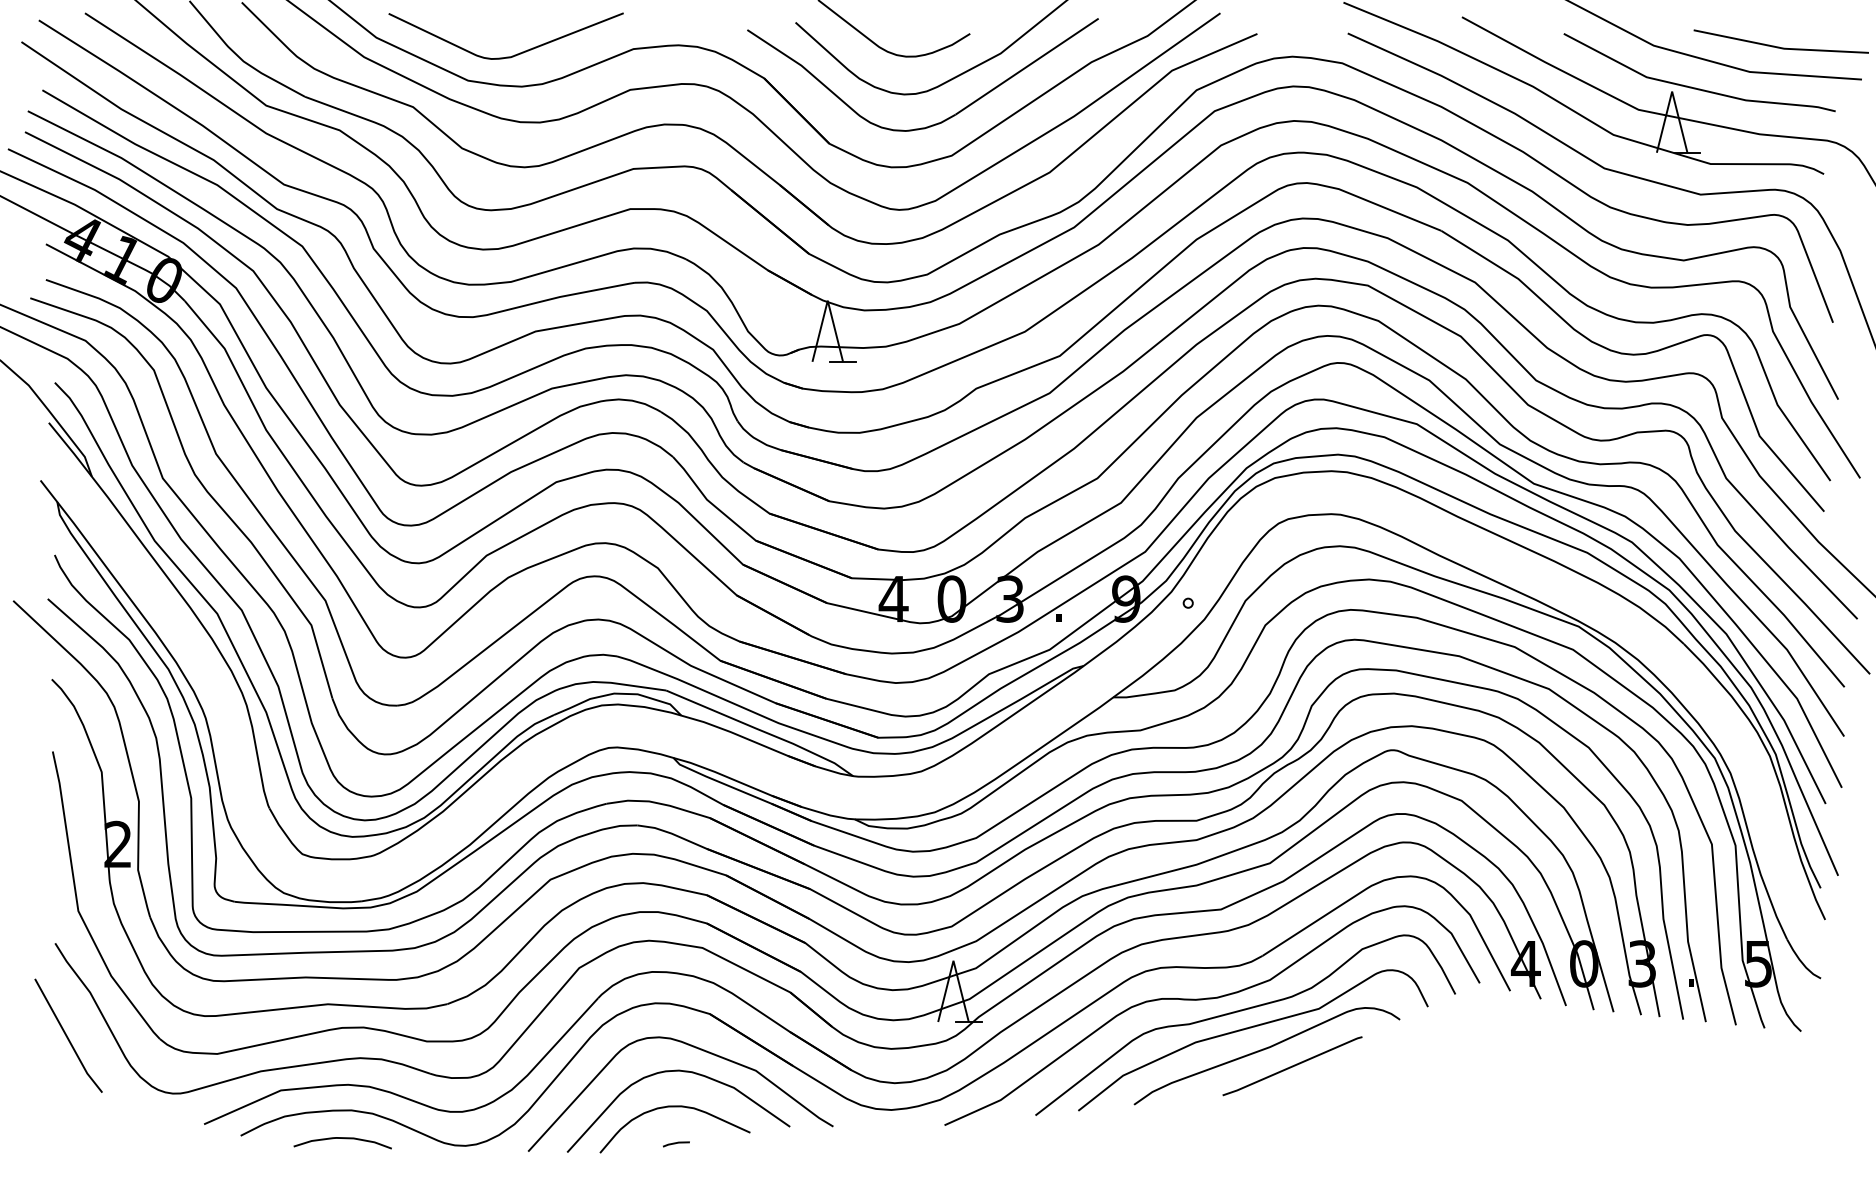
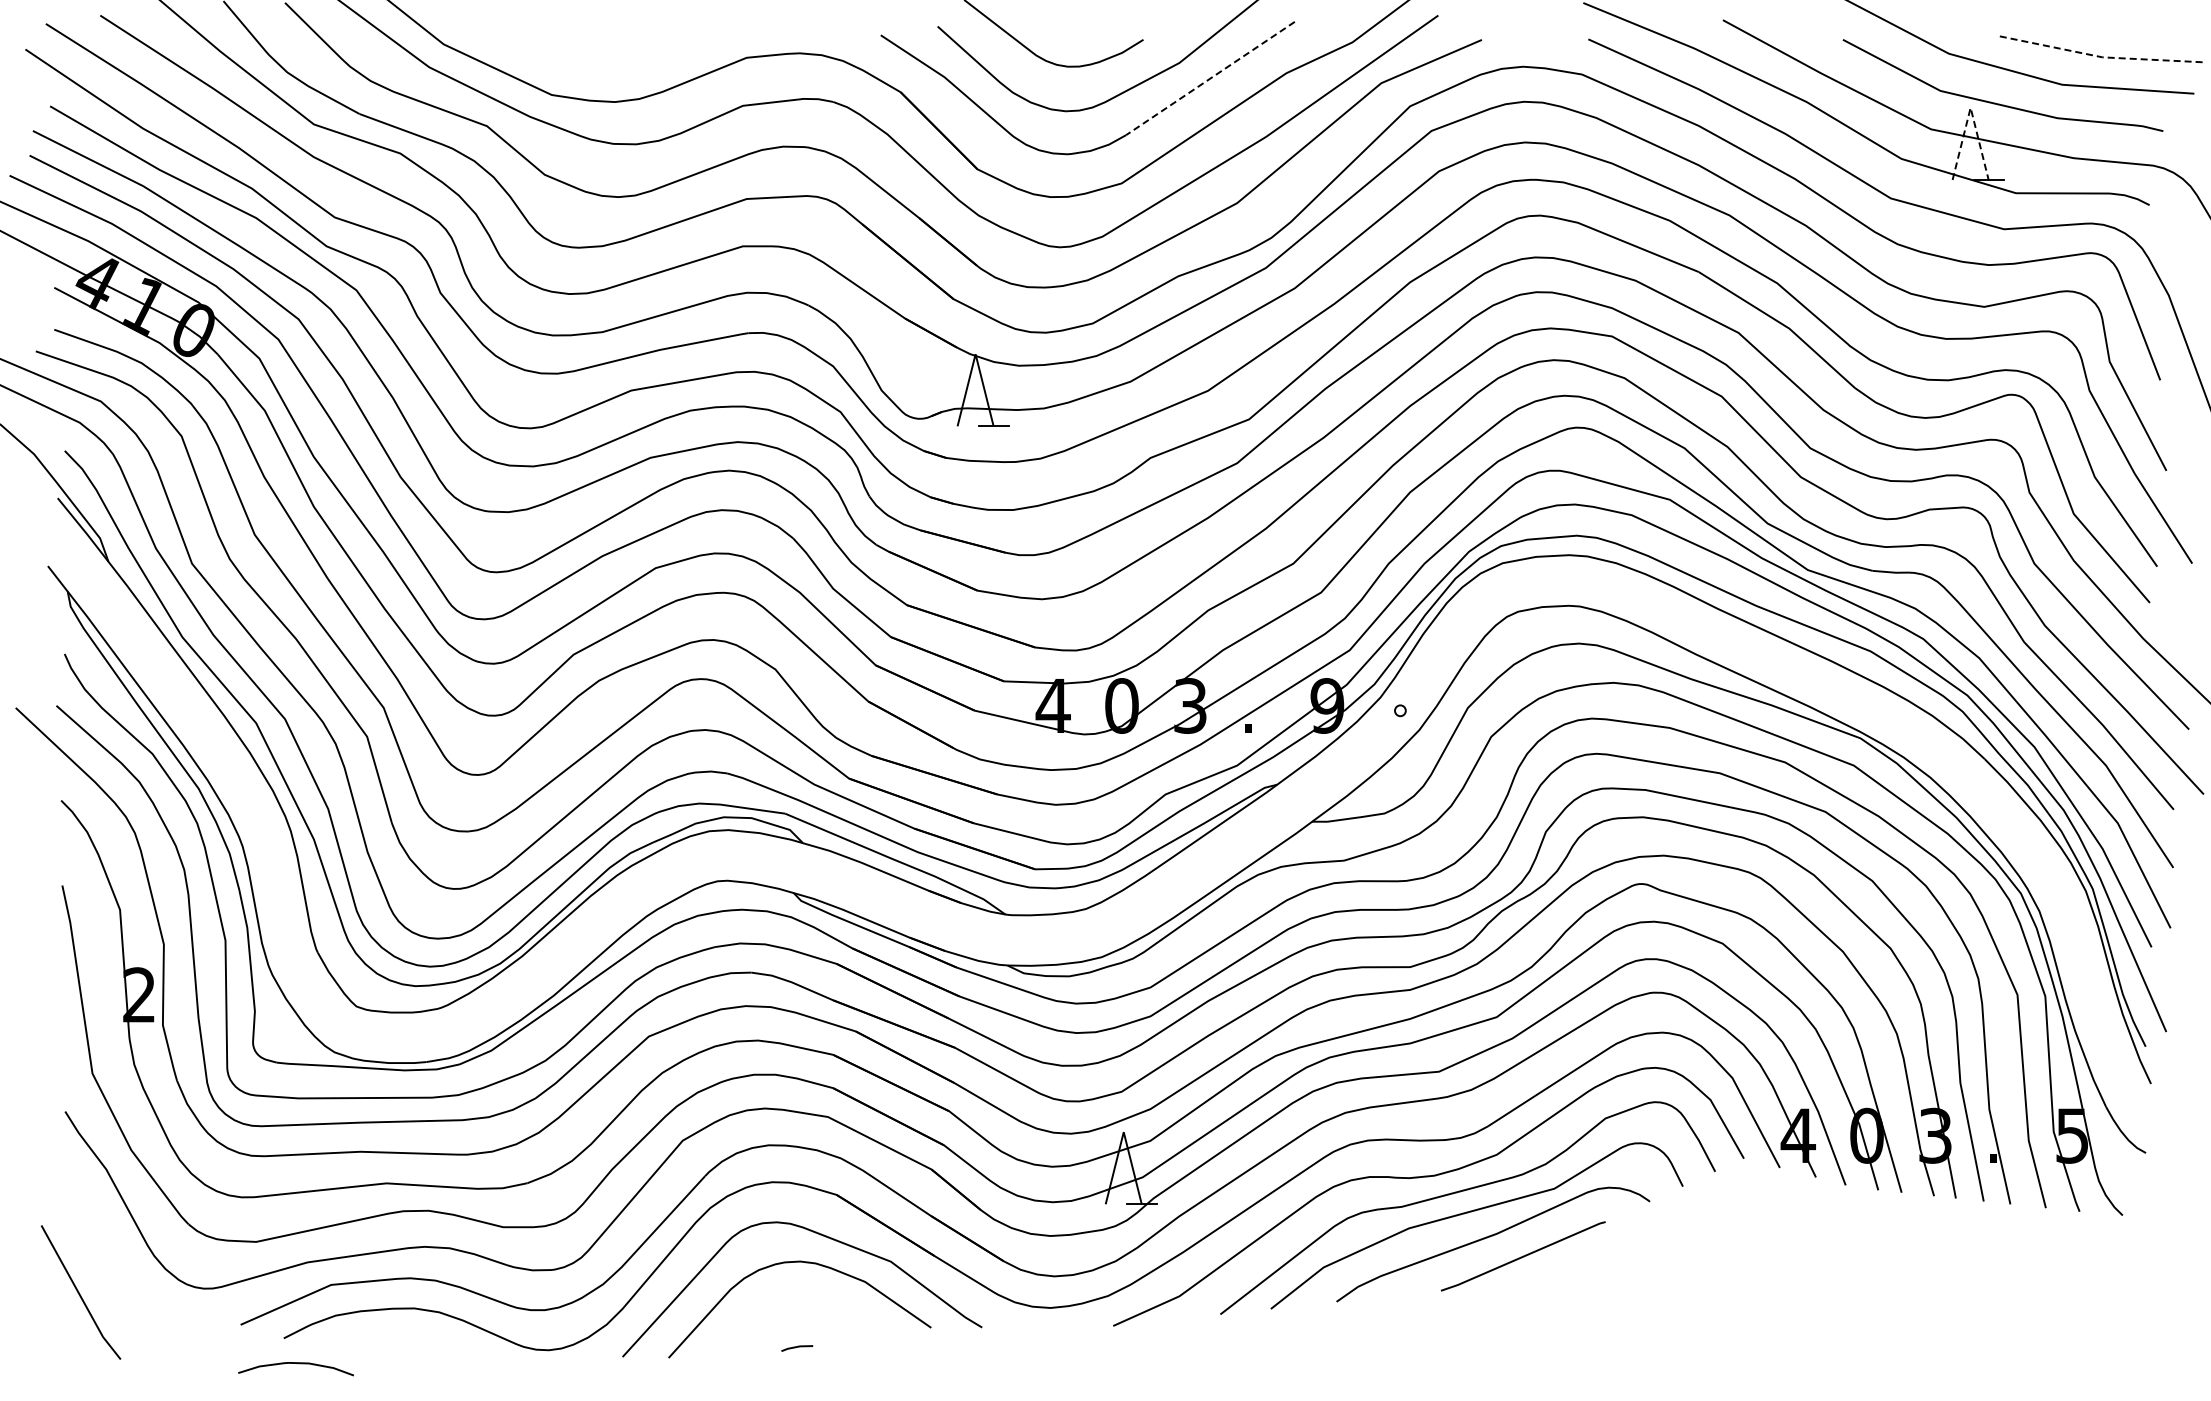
line: (1780, 48) -> (2098, 56), solid -> dashed
curve: (512, 55) -> (603, 65), removed
line: (1027, 66) -> (1210, 78), solid -> dashed
line: (1672, 91) -> (1970, 107), solid -> dashed
line: (67, 1035) -> (79, 1292), moved
curve: (674, 1107) -> (795, 1304), removed
curve: (344, 1139) -> (298, 1364), moved

